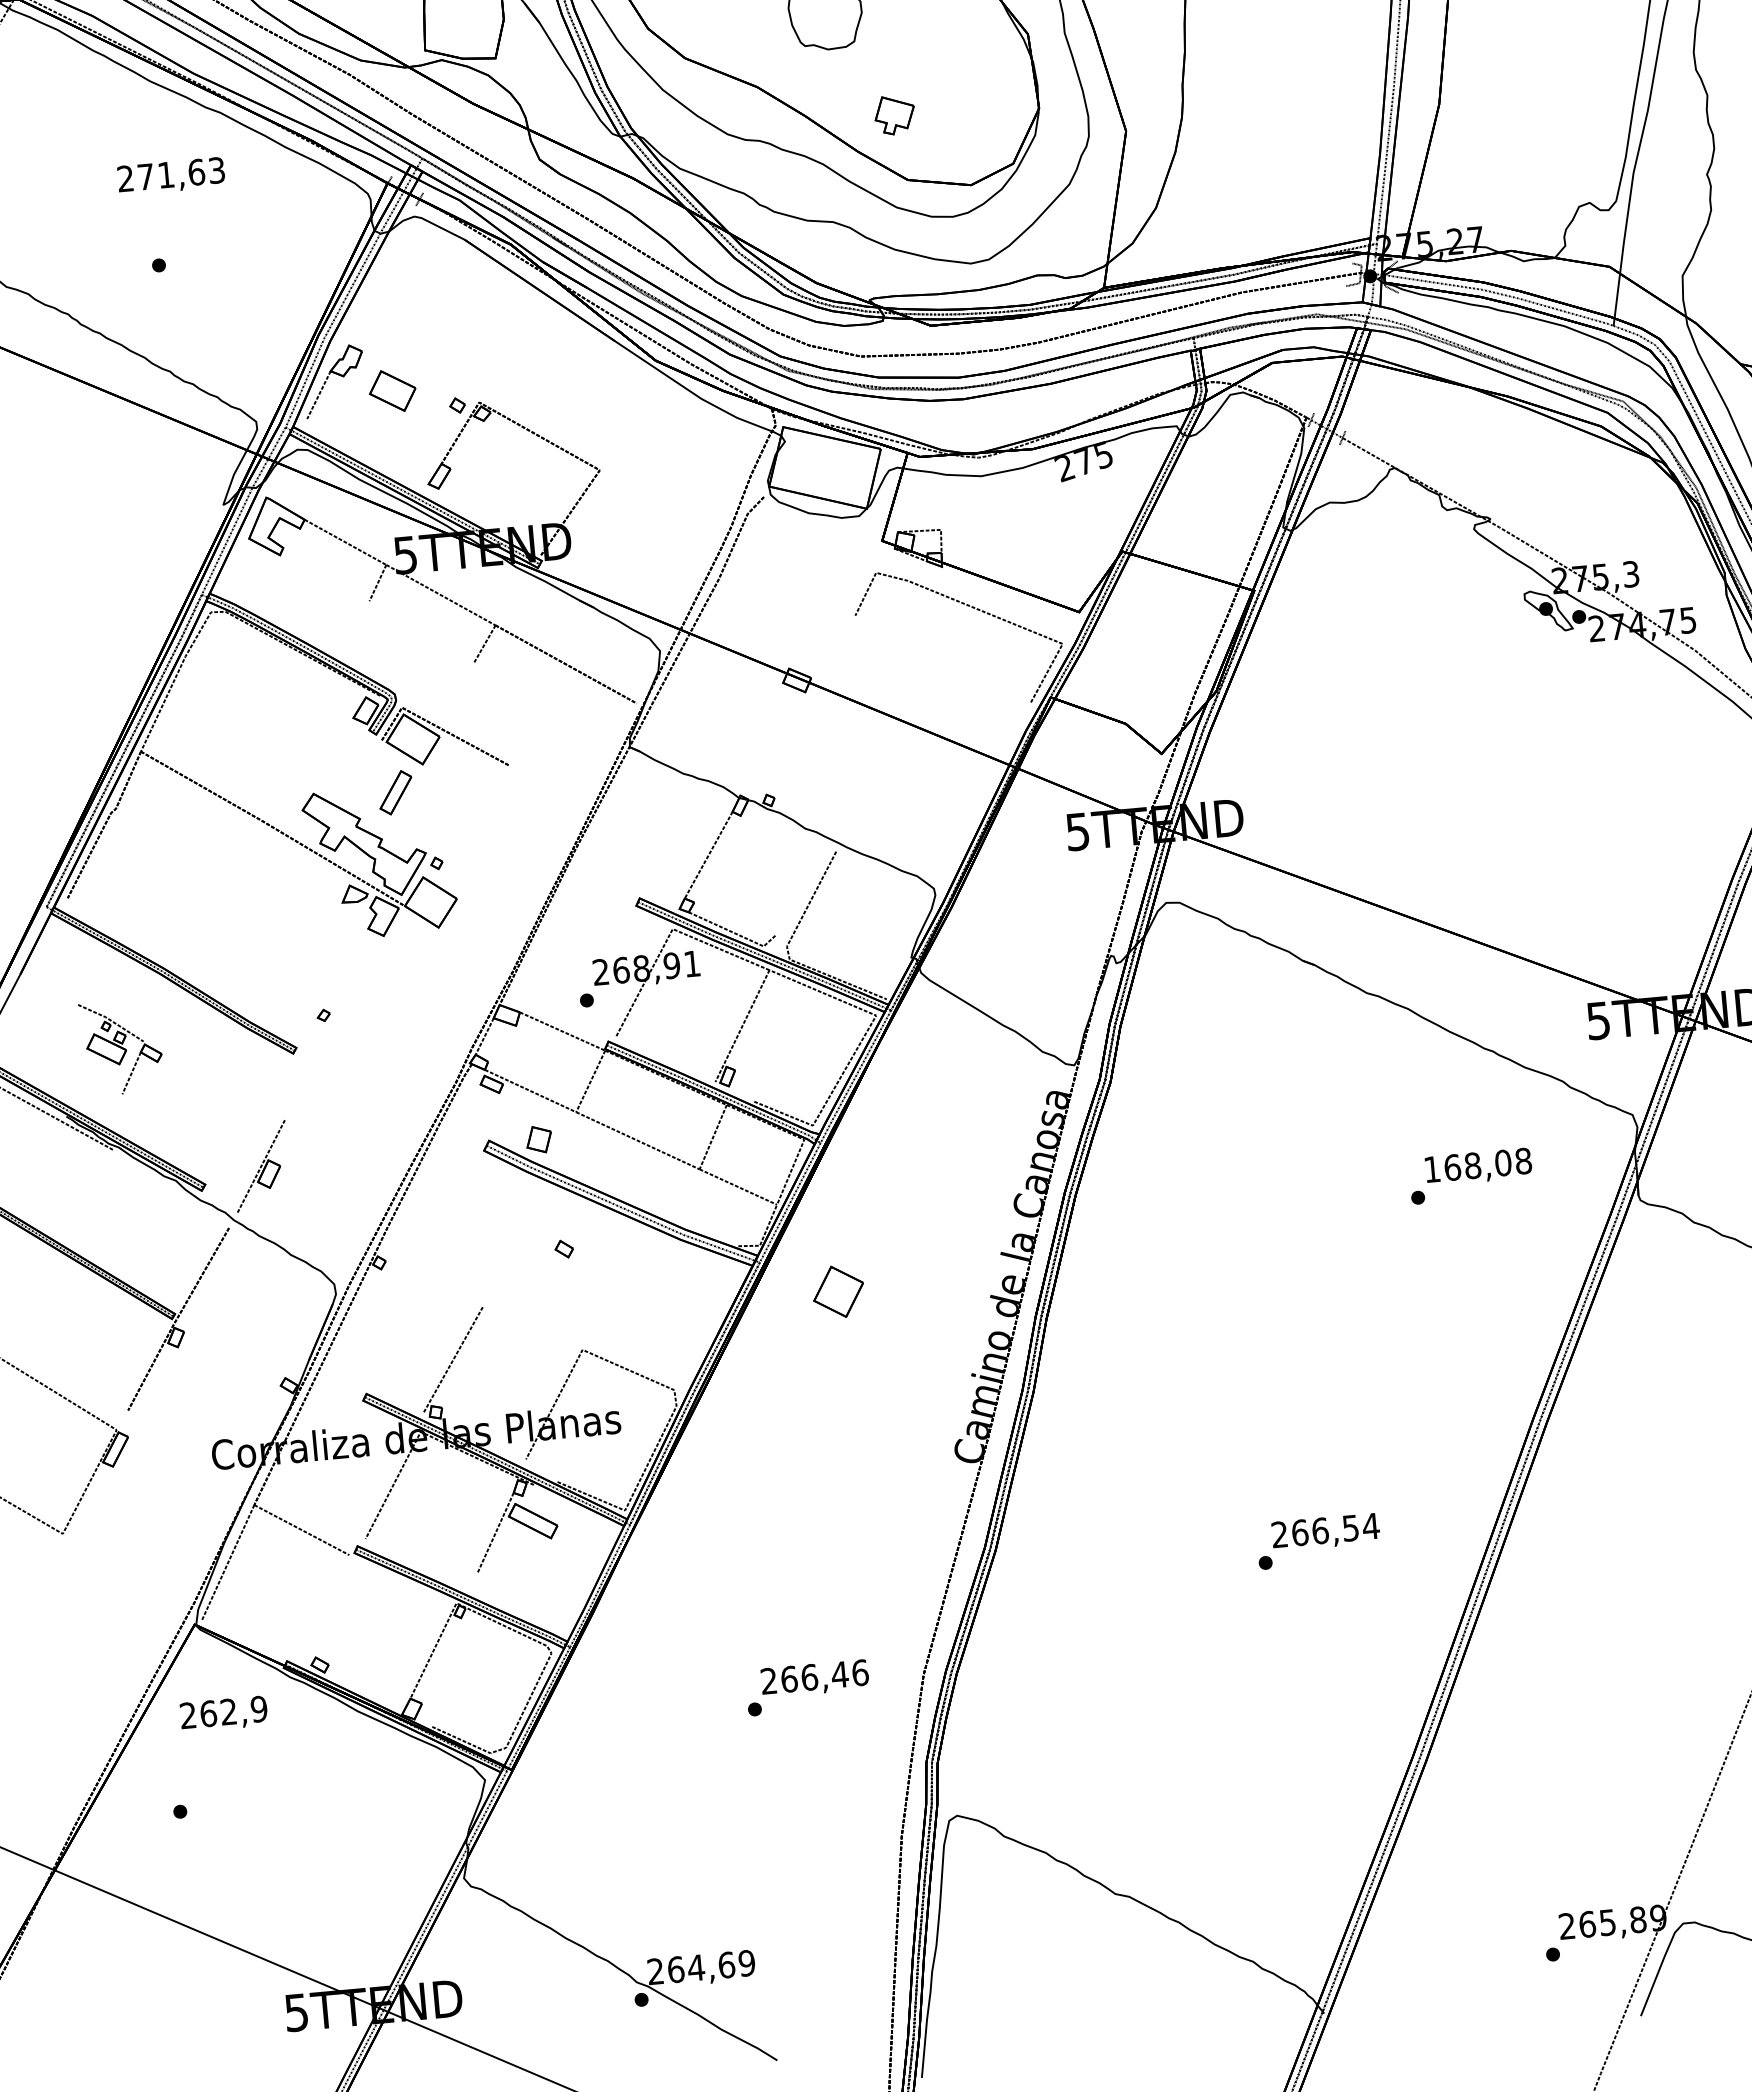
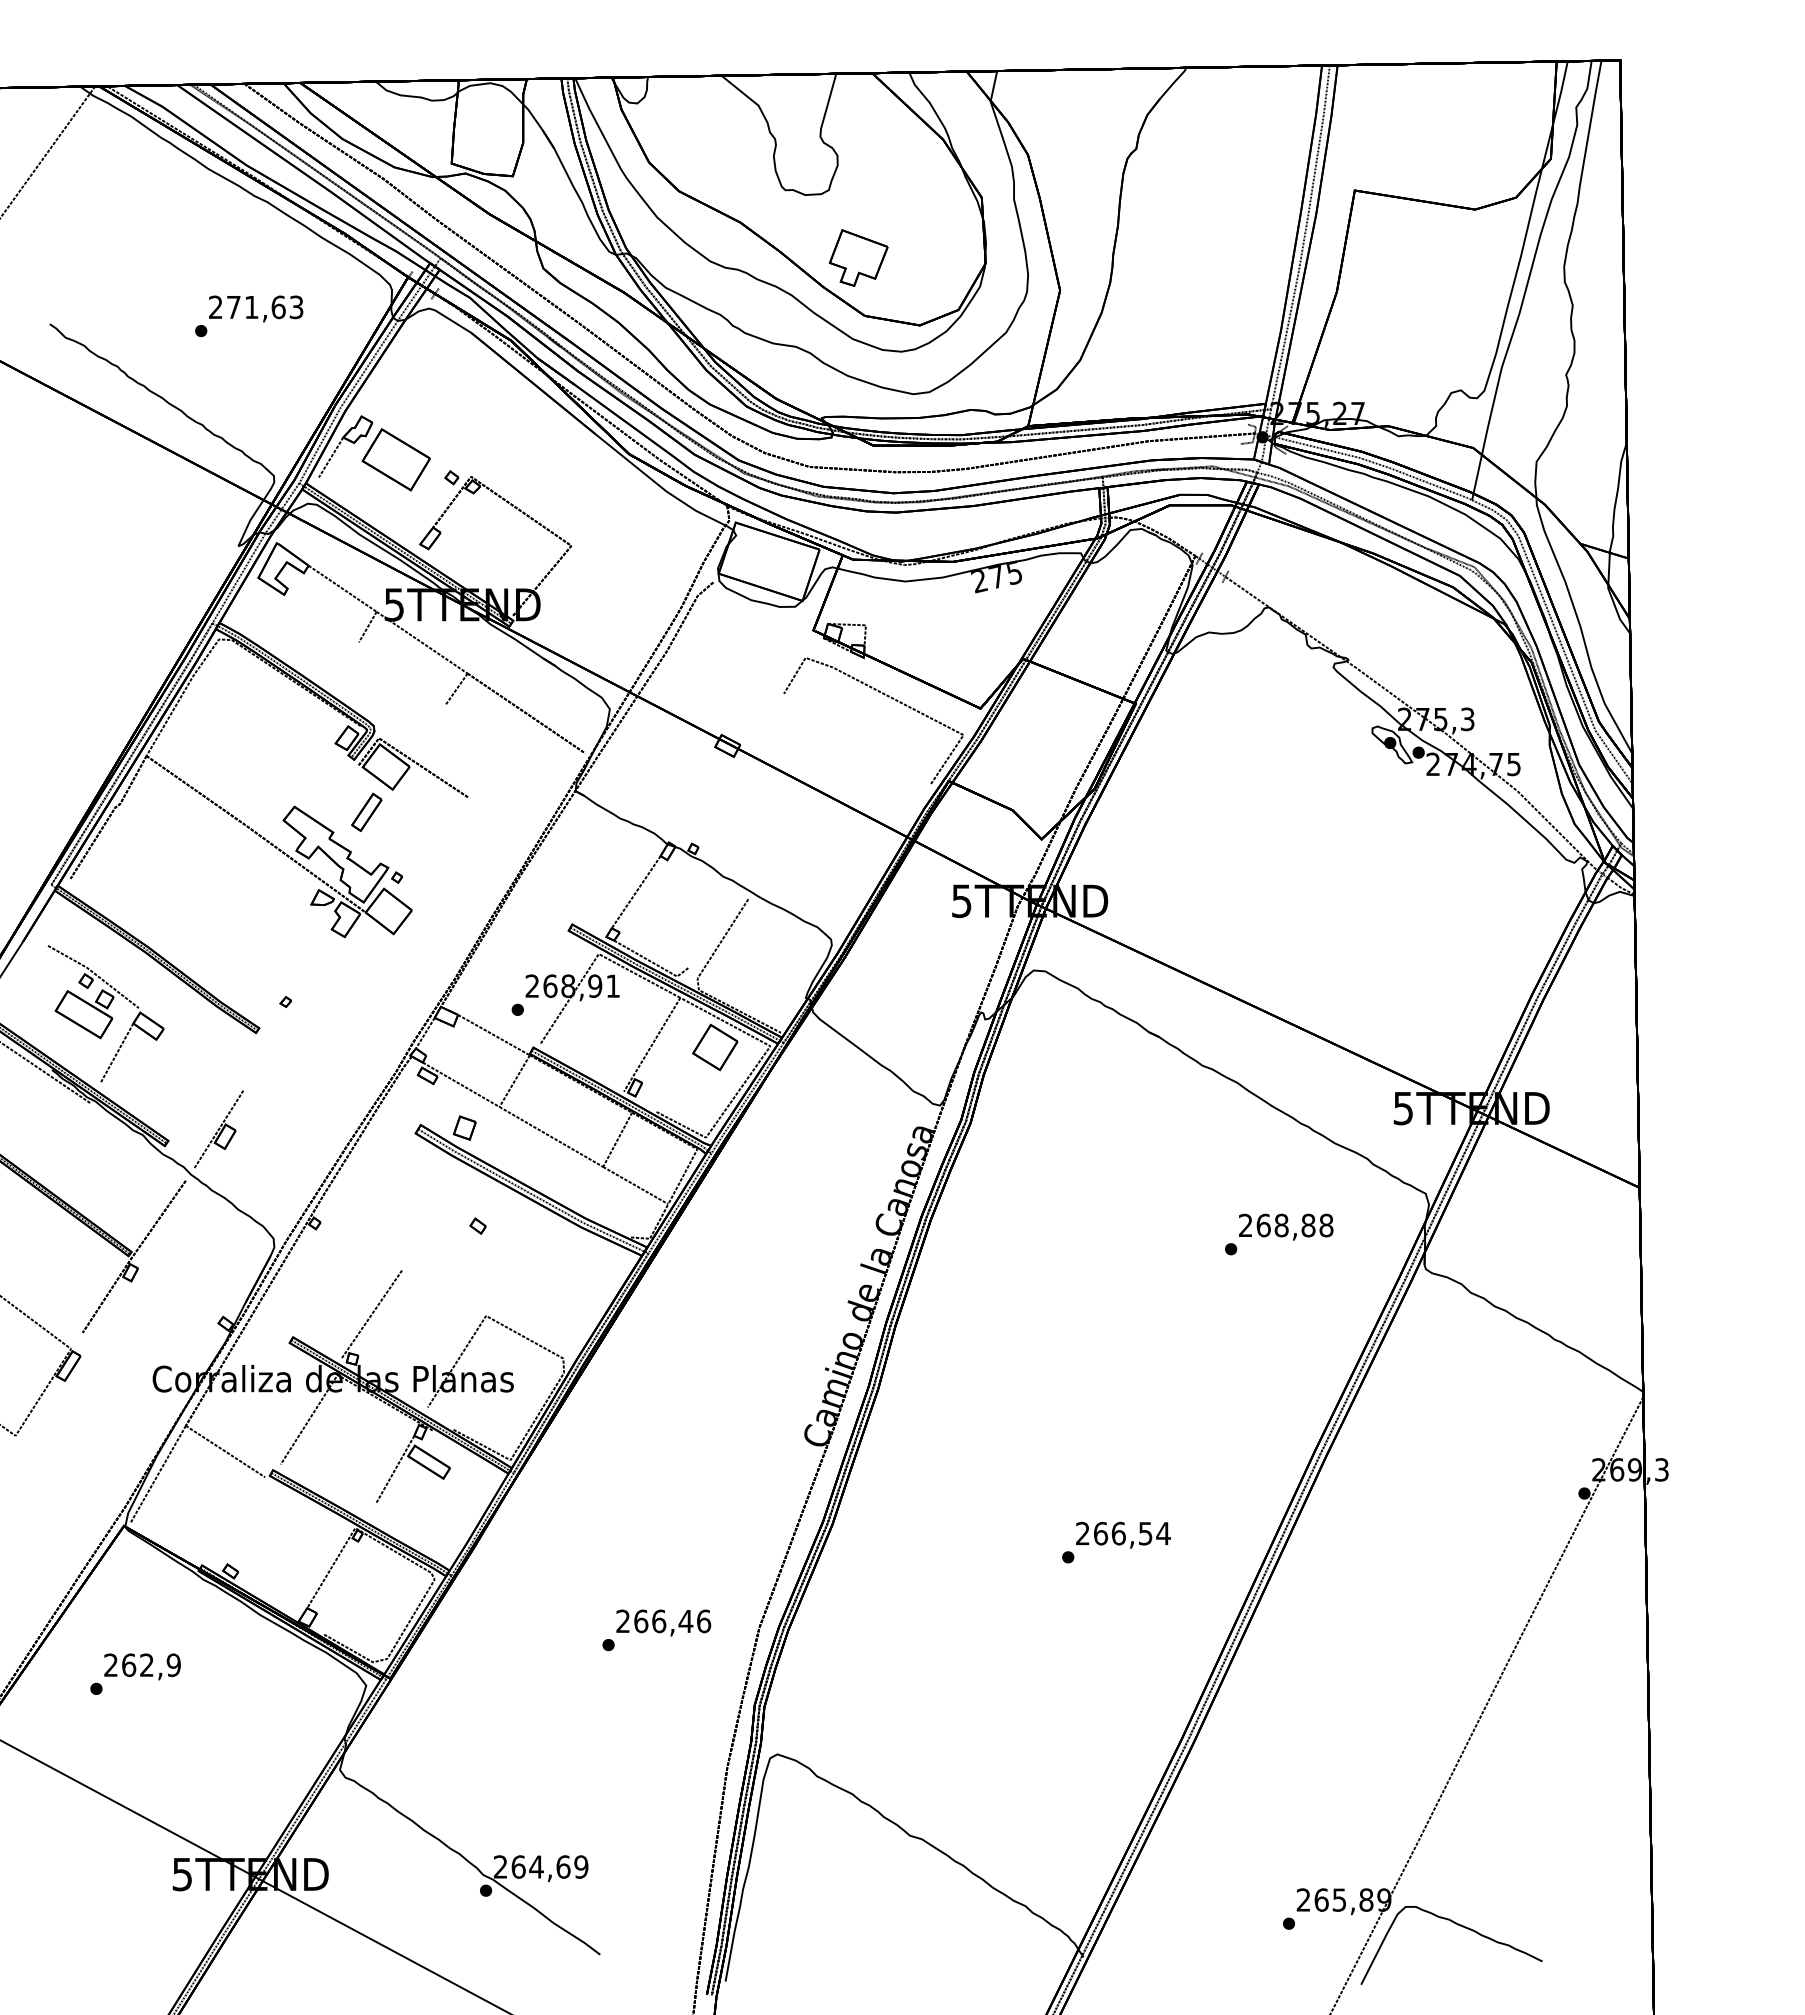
part: (894, 114) -> (858, 257), size x1.67
text: (171, 175) -> (256, 308), moved
part: (391, 390) -> (395, 459), size x1.67
part: (121, 1047) -> (105, 1013), size x1.67
text: (1468, 1166) -> (1277, 1225), 168,08 -> 268,88
part: (838, 1291) -> (715, 1047), moved
text: (223, 1713) -> (142, 1666), moved

